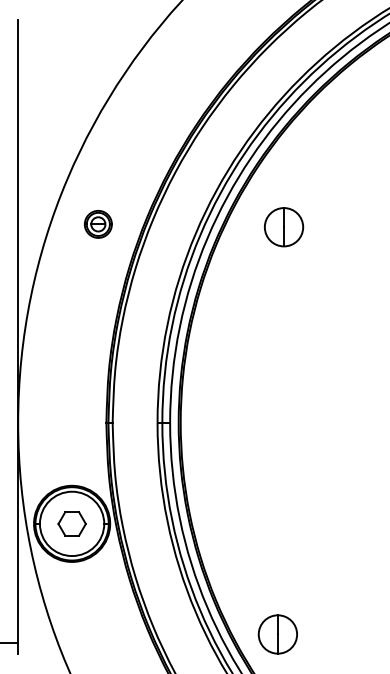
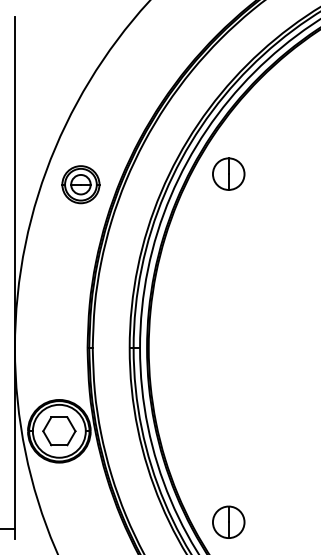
part: (97, 223) -> (80, 184), size x1.67
part: (283, 226) -> (228, 173), moved
part: (72, 524) -> (59, 431), size x1.43

